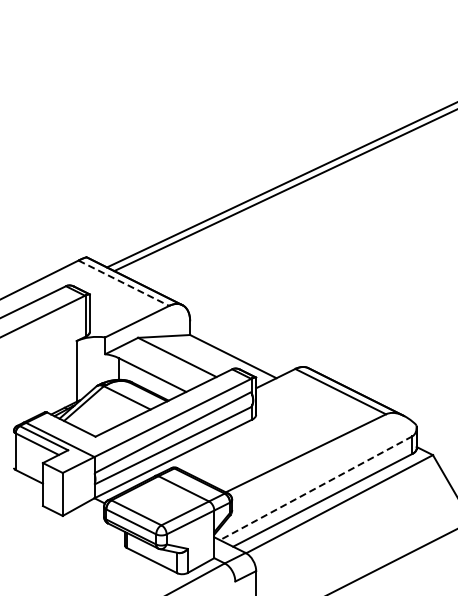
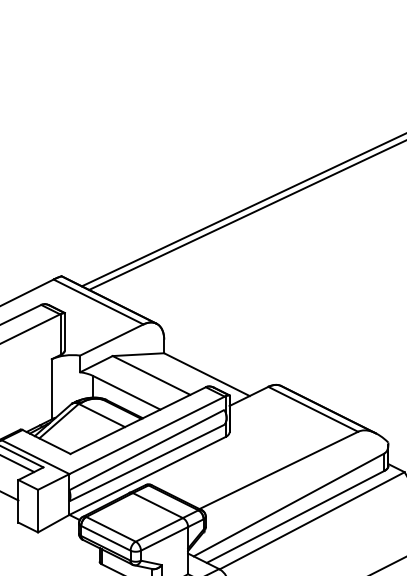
line: (123, 283) -> (98, 302), dashed -> solid
line: (315, 488) -> (288, 505), dashed -> solid

